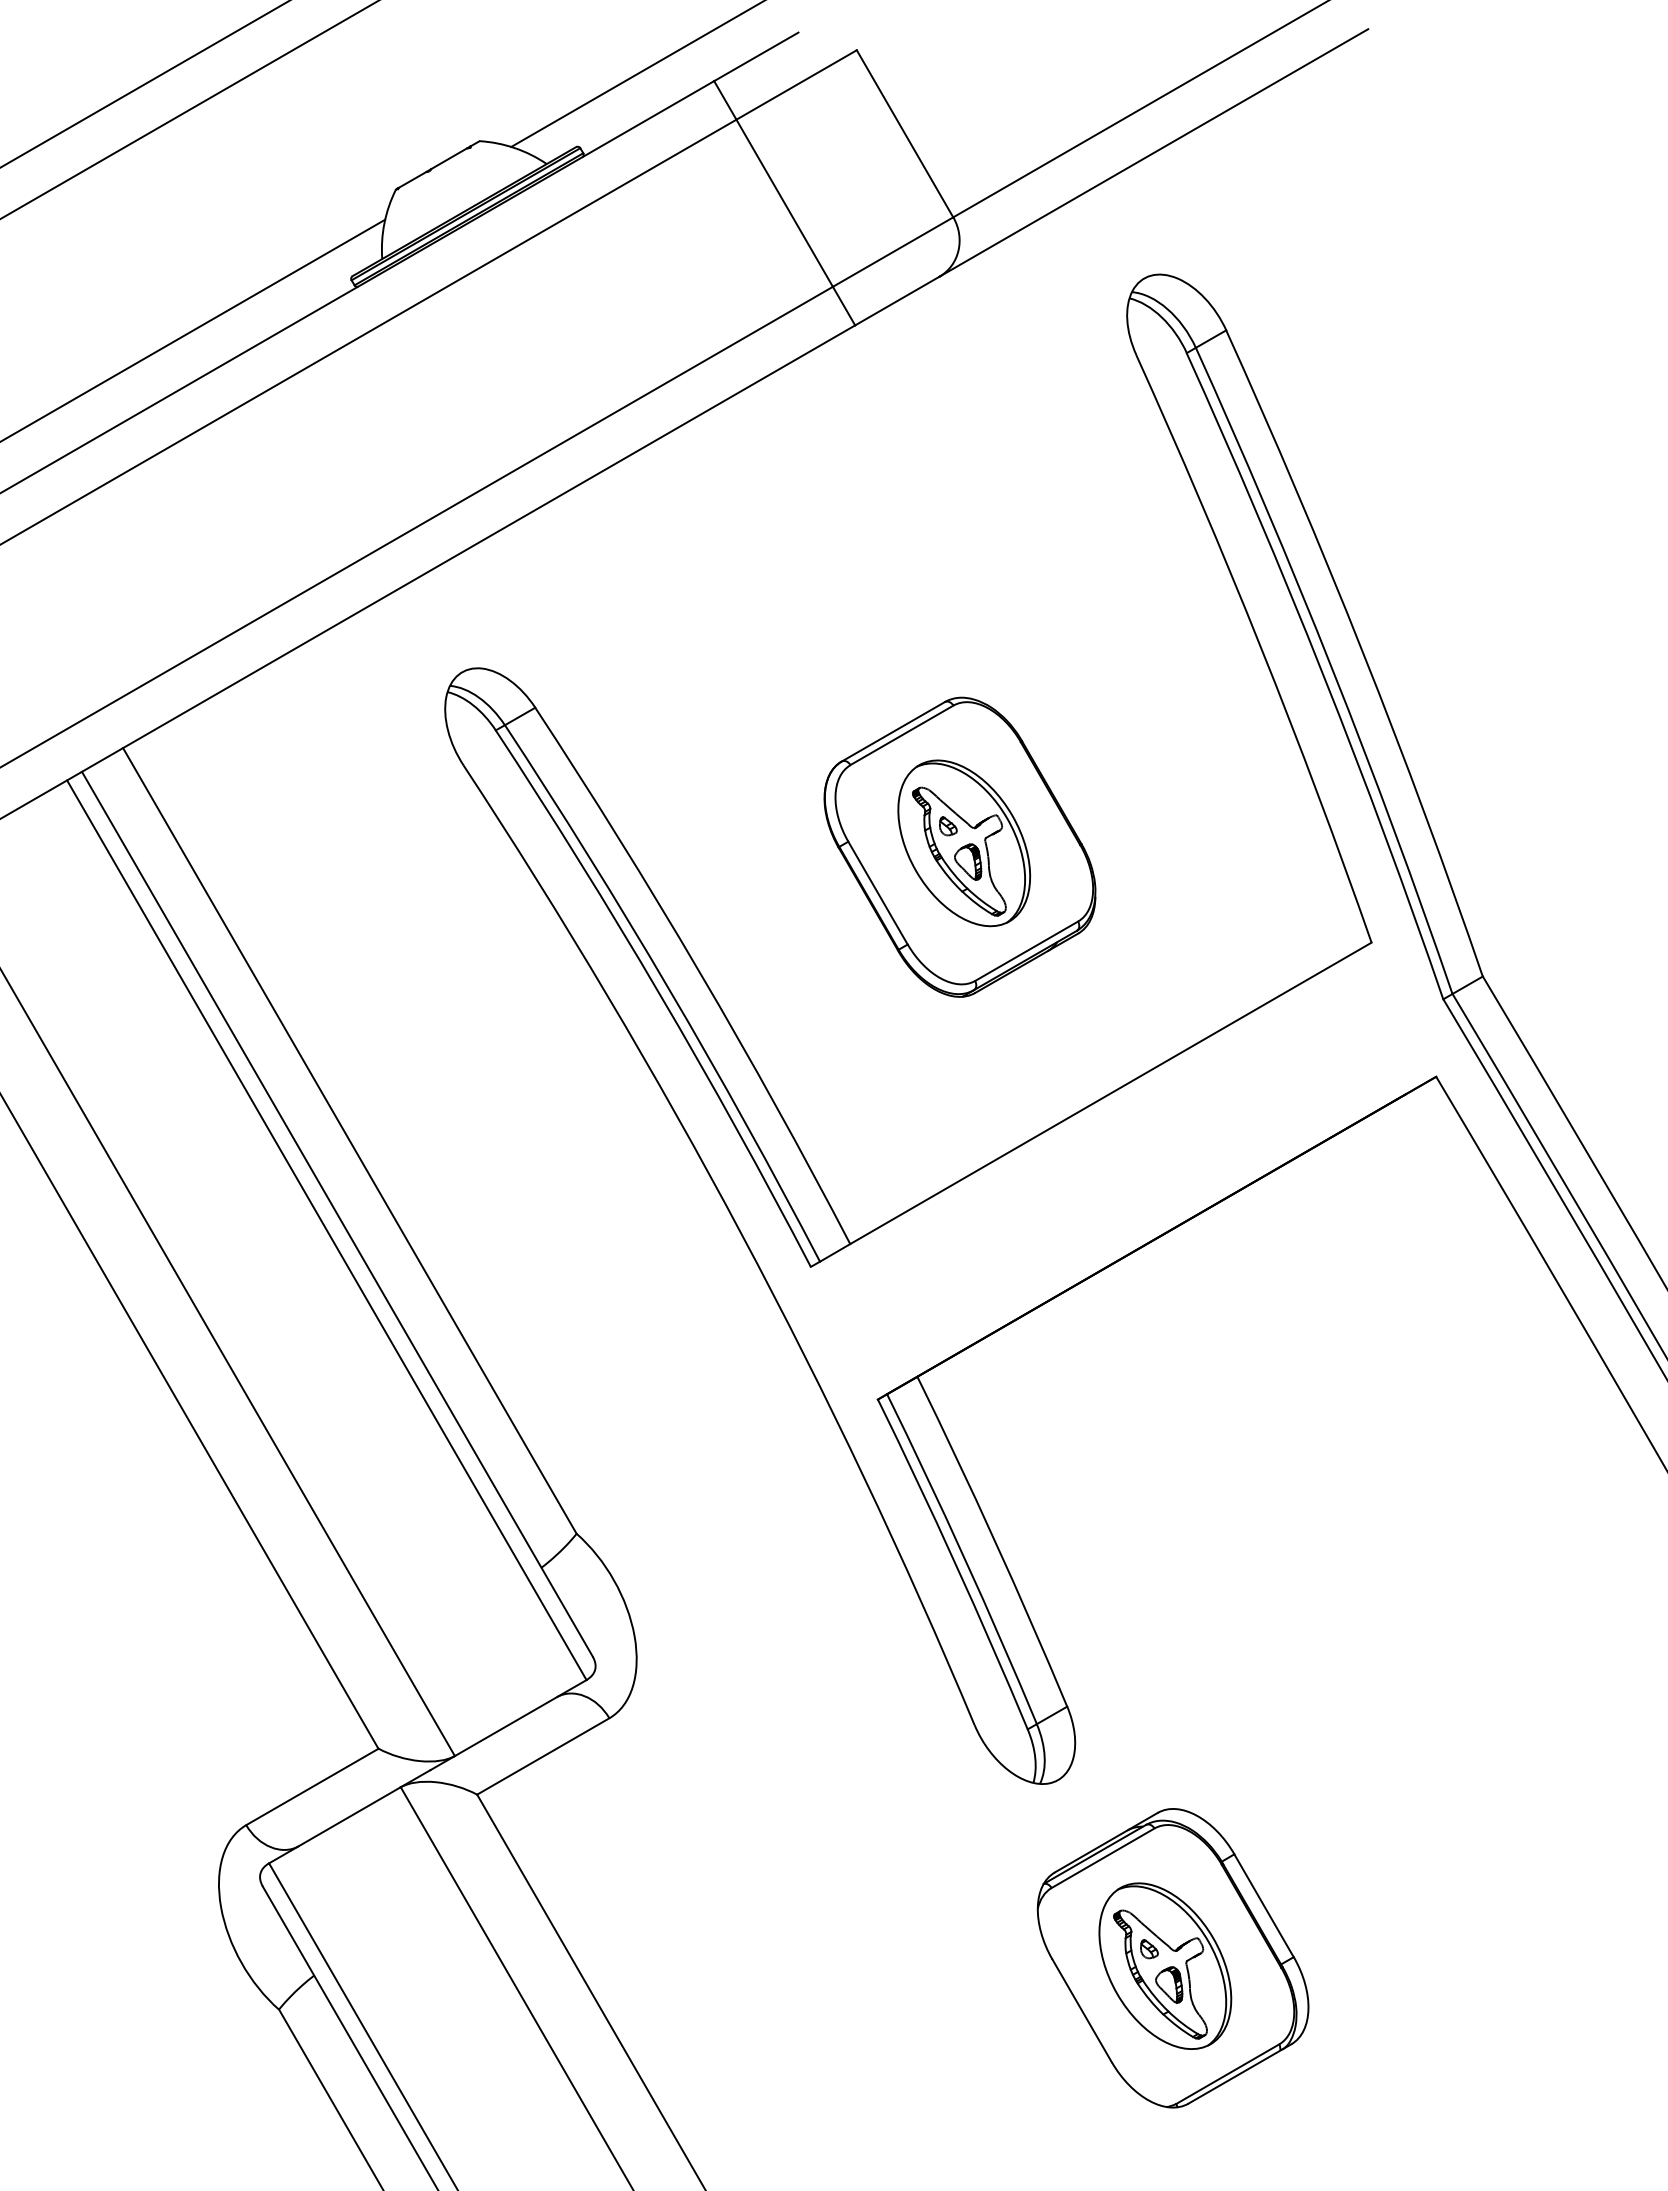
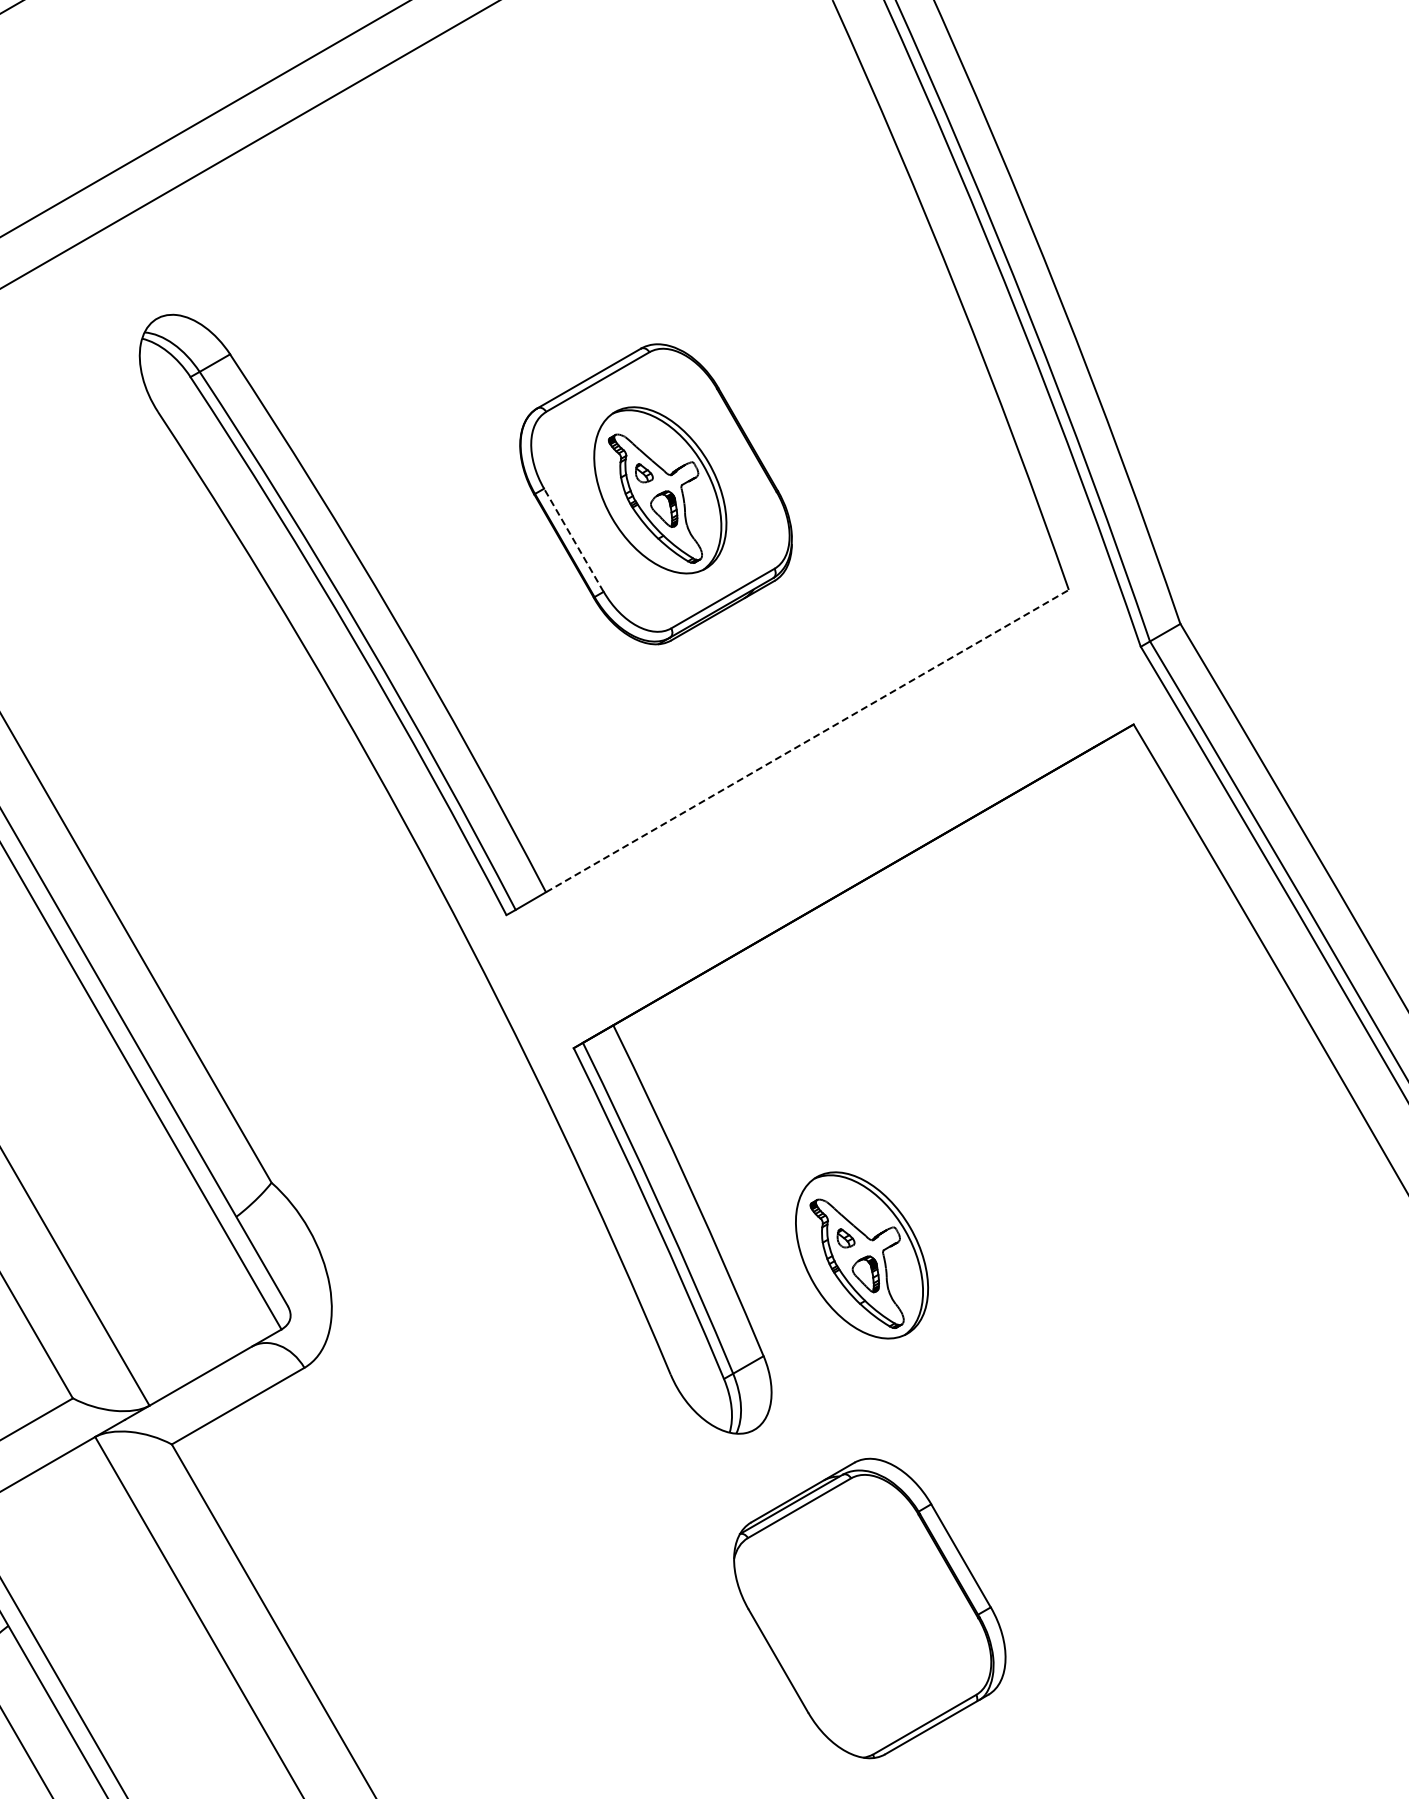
line: (877, 892) -> (573, 539), solid -> dashed
line: (1111, 1093) -> (808, 741), solid -> dashed
part: (1165, 1965) -> (862, 1254), moved

